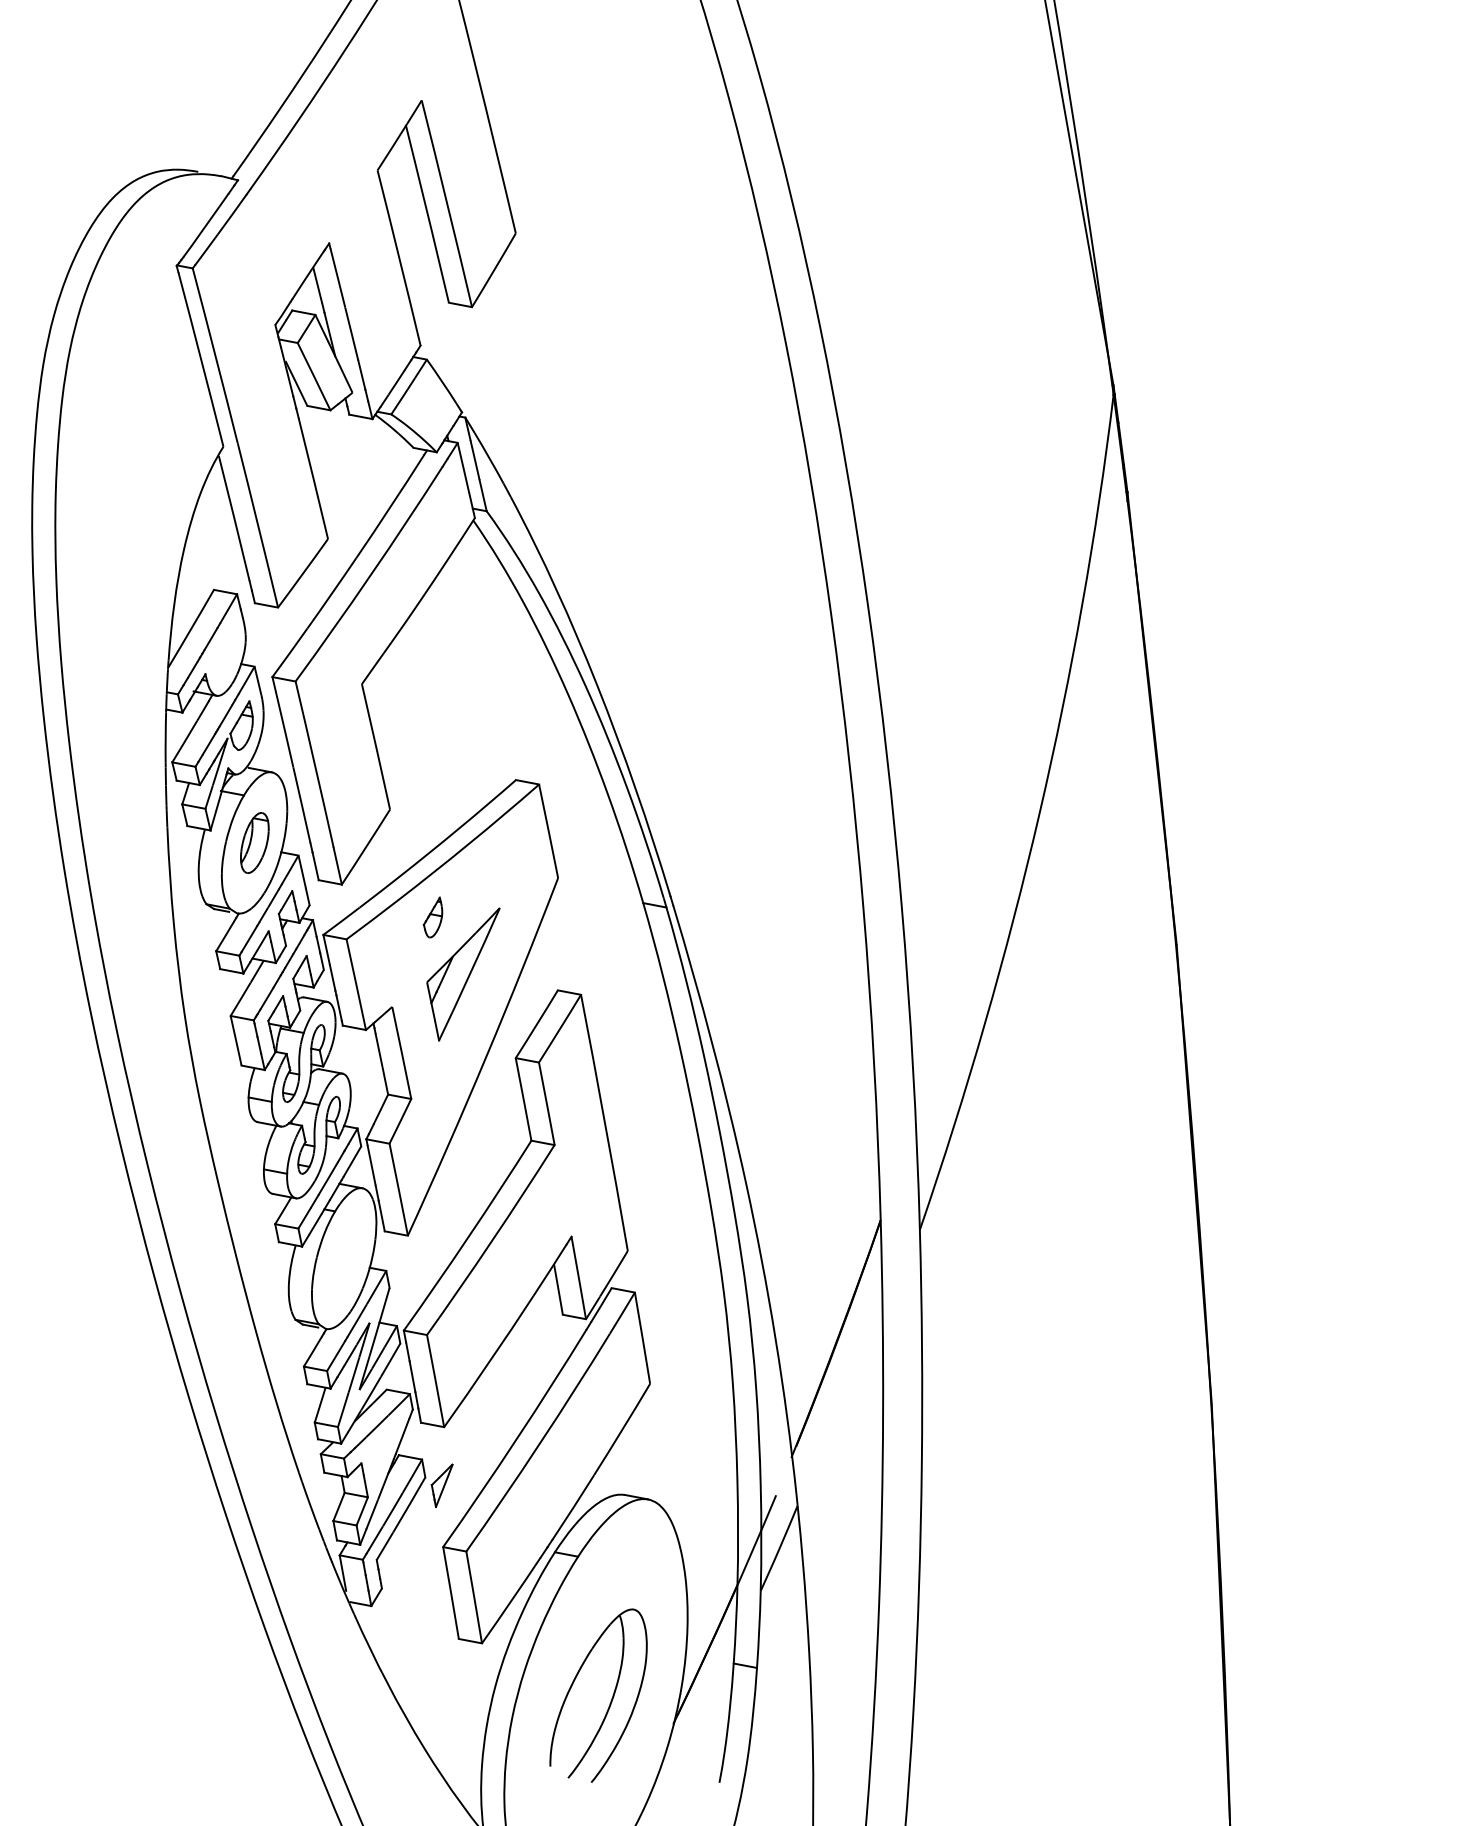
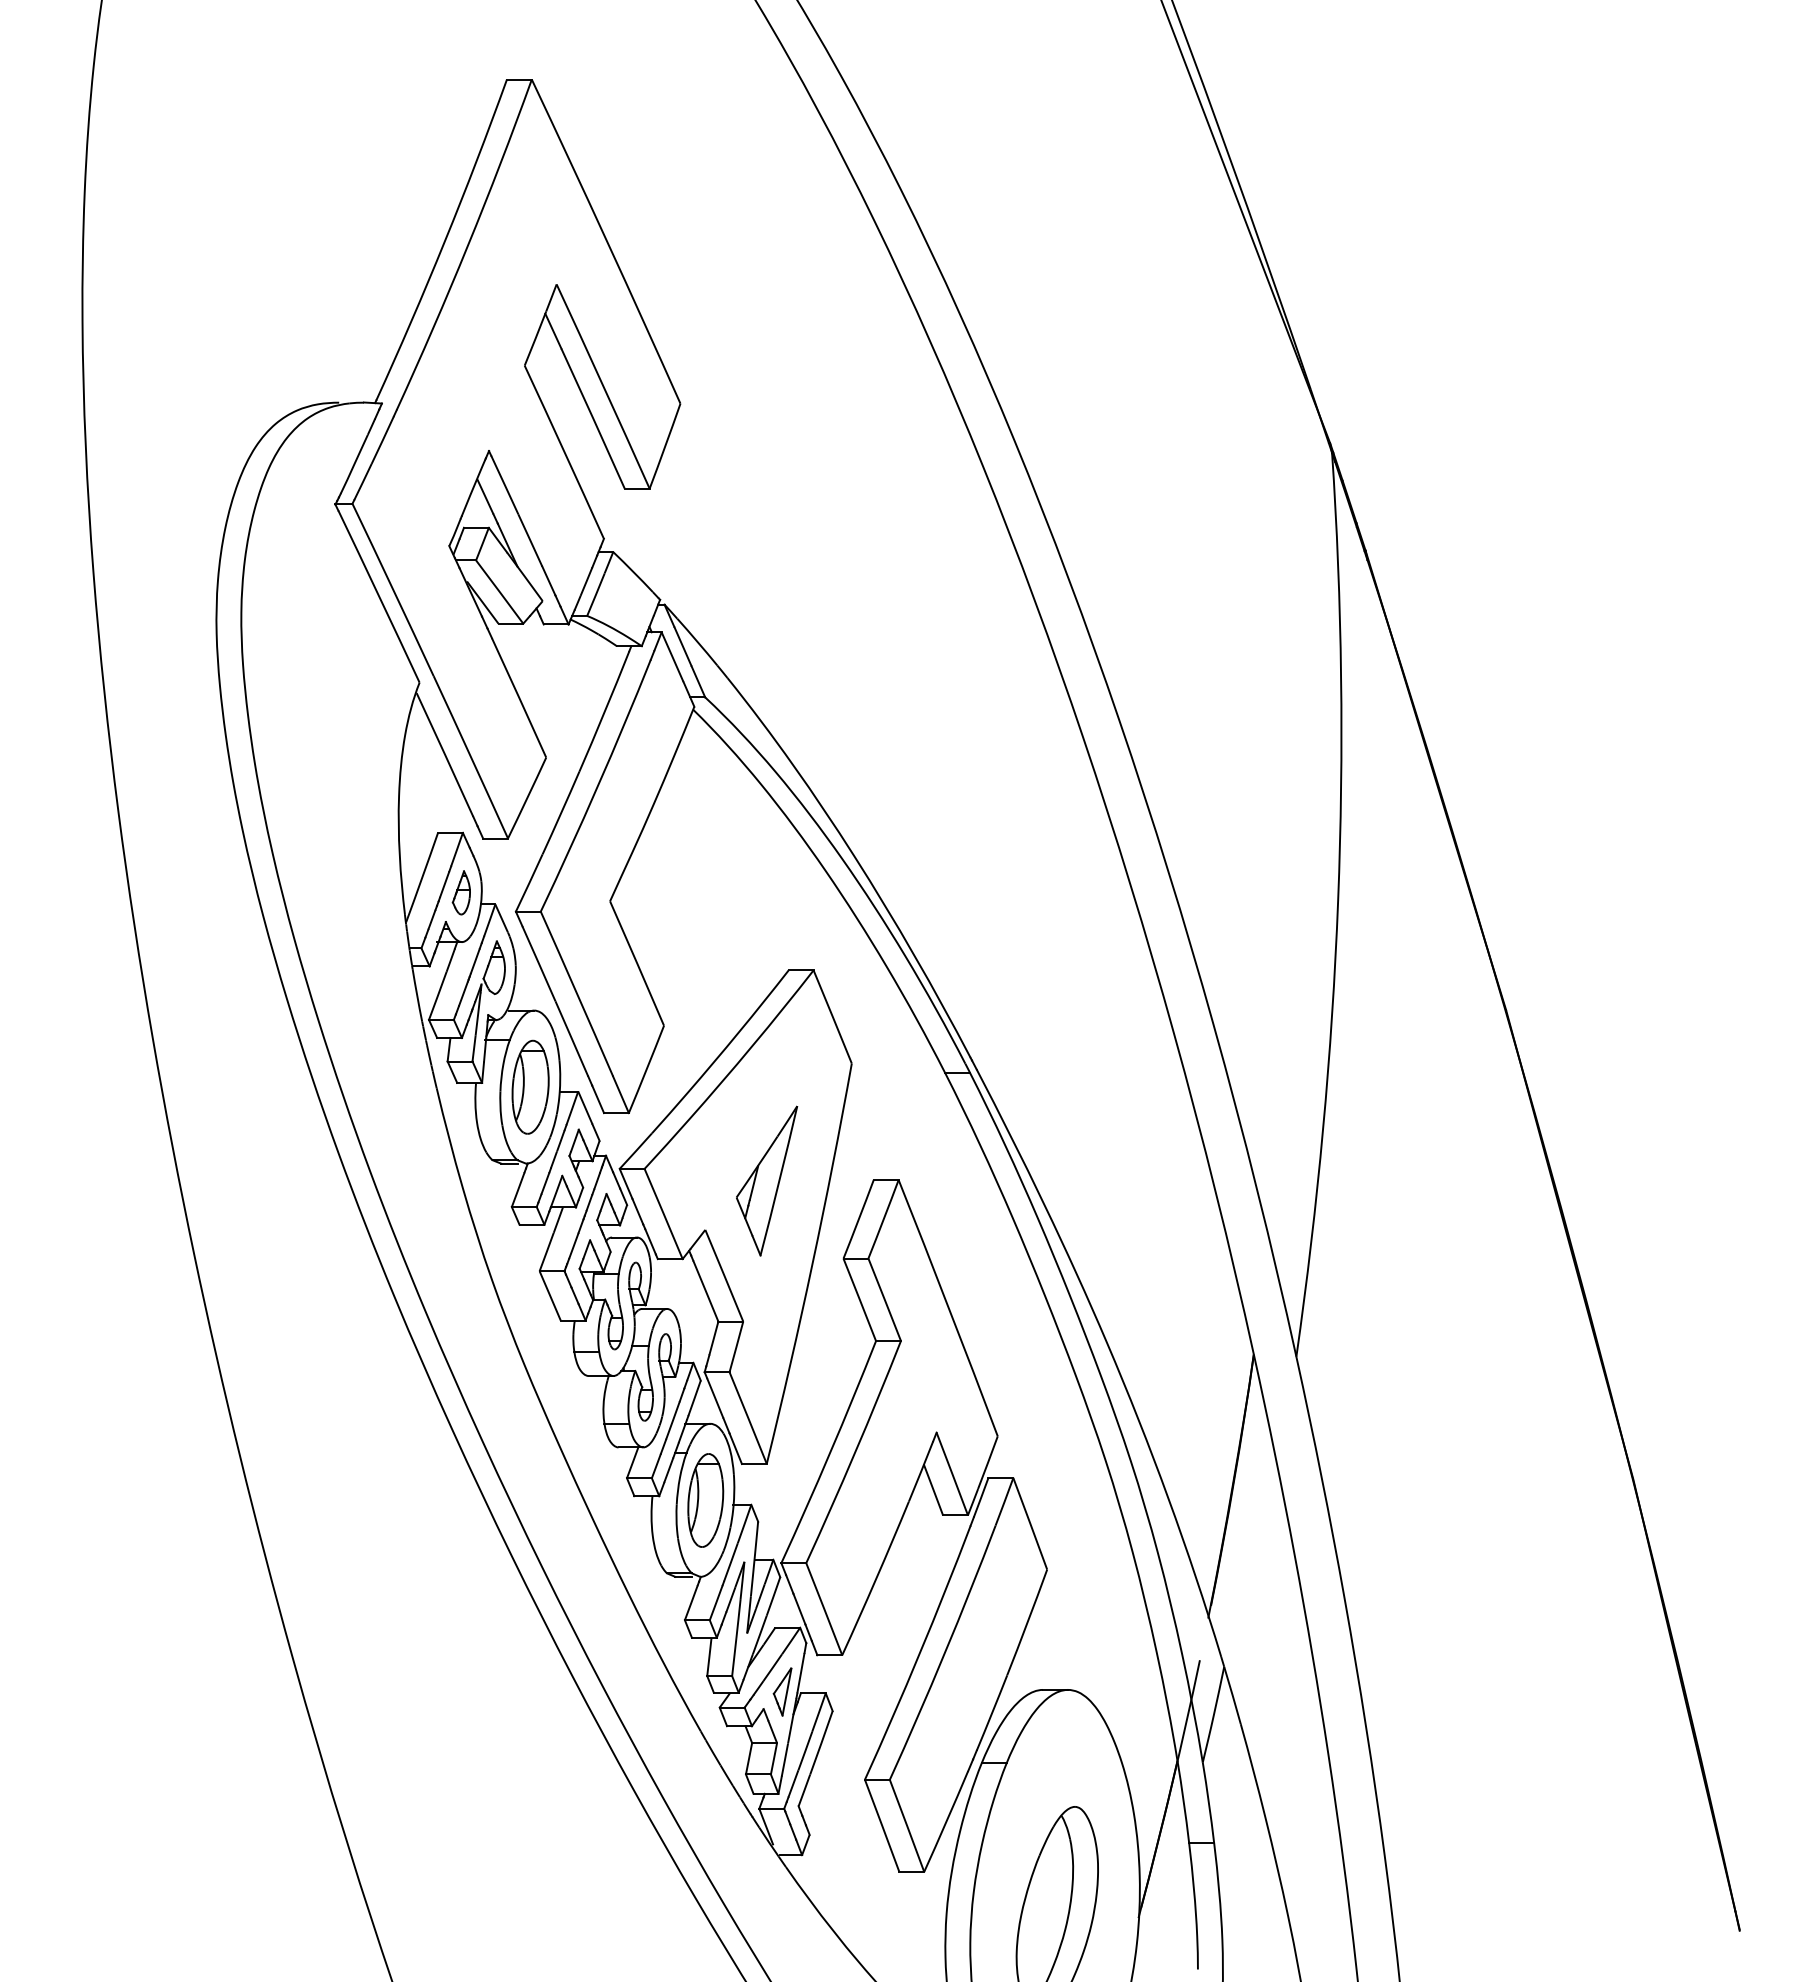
part: (254, 842) -> (530, 1086), size x1.43
part: (432, 916) -> (460, 892), moved
part: (344, 1258) -> (705, 1500), added
part: (440, 1484) -> (782, 1691), moved

